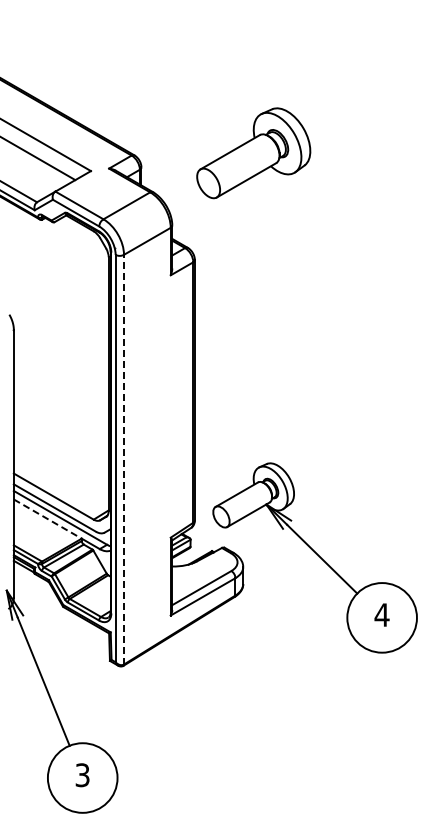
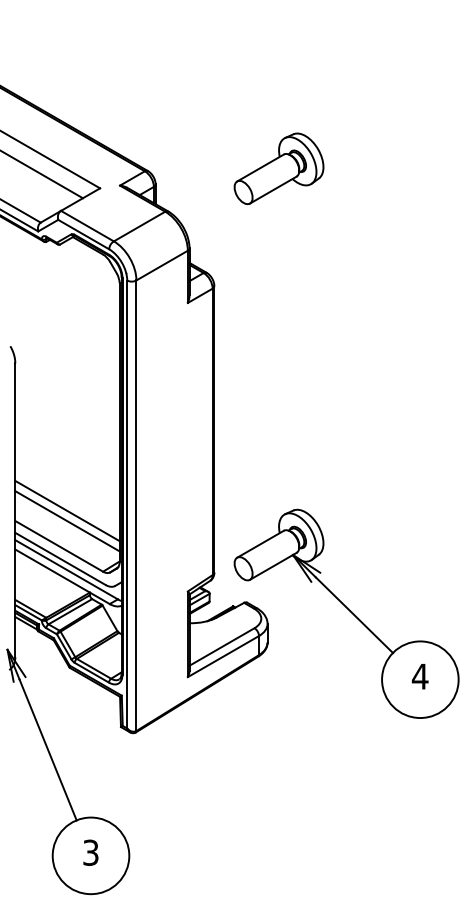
part: (253, 153) -> (278, 169), size x0.71
line: (124, 459) -> (136, 505), dashed -> solid
line: (60, 464) -> (66, 511), added
line: (60, 473) -> (66, 520), added
line: (48, 519) -> (53, 571), dashed -> solid

